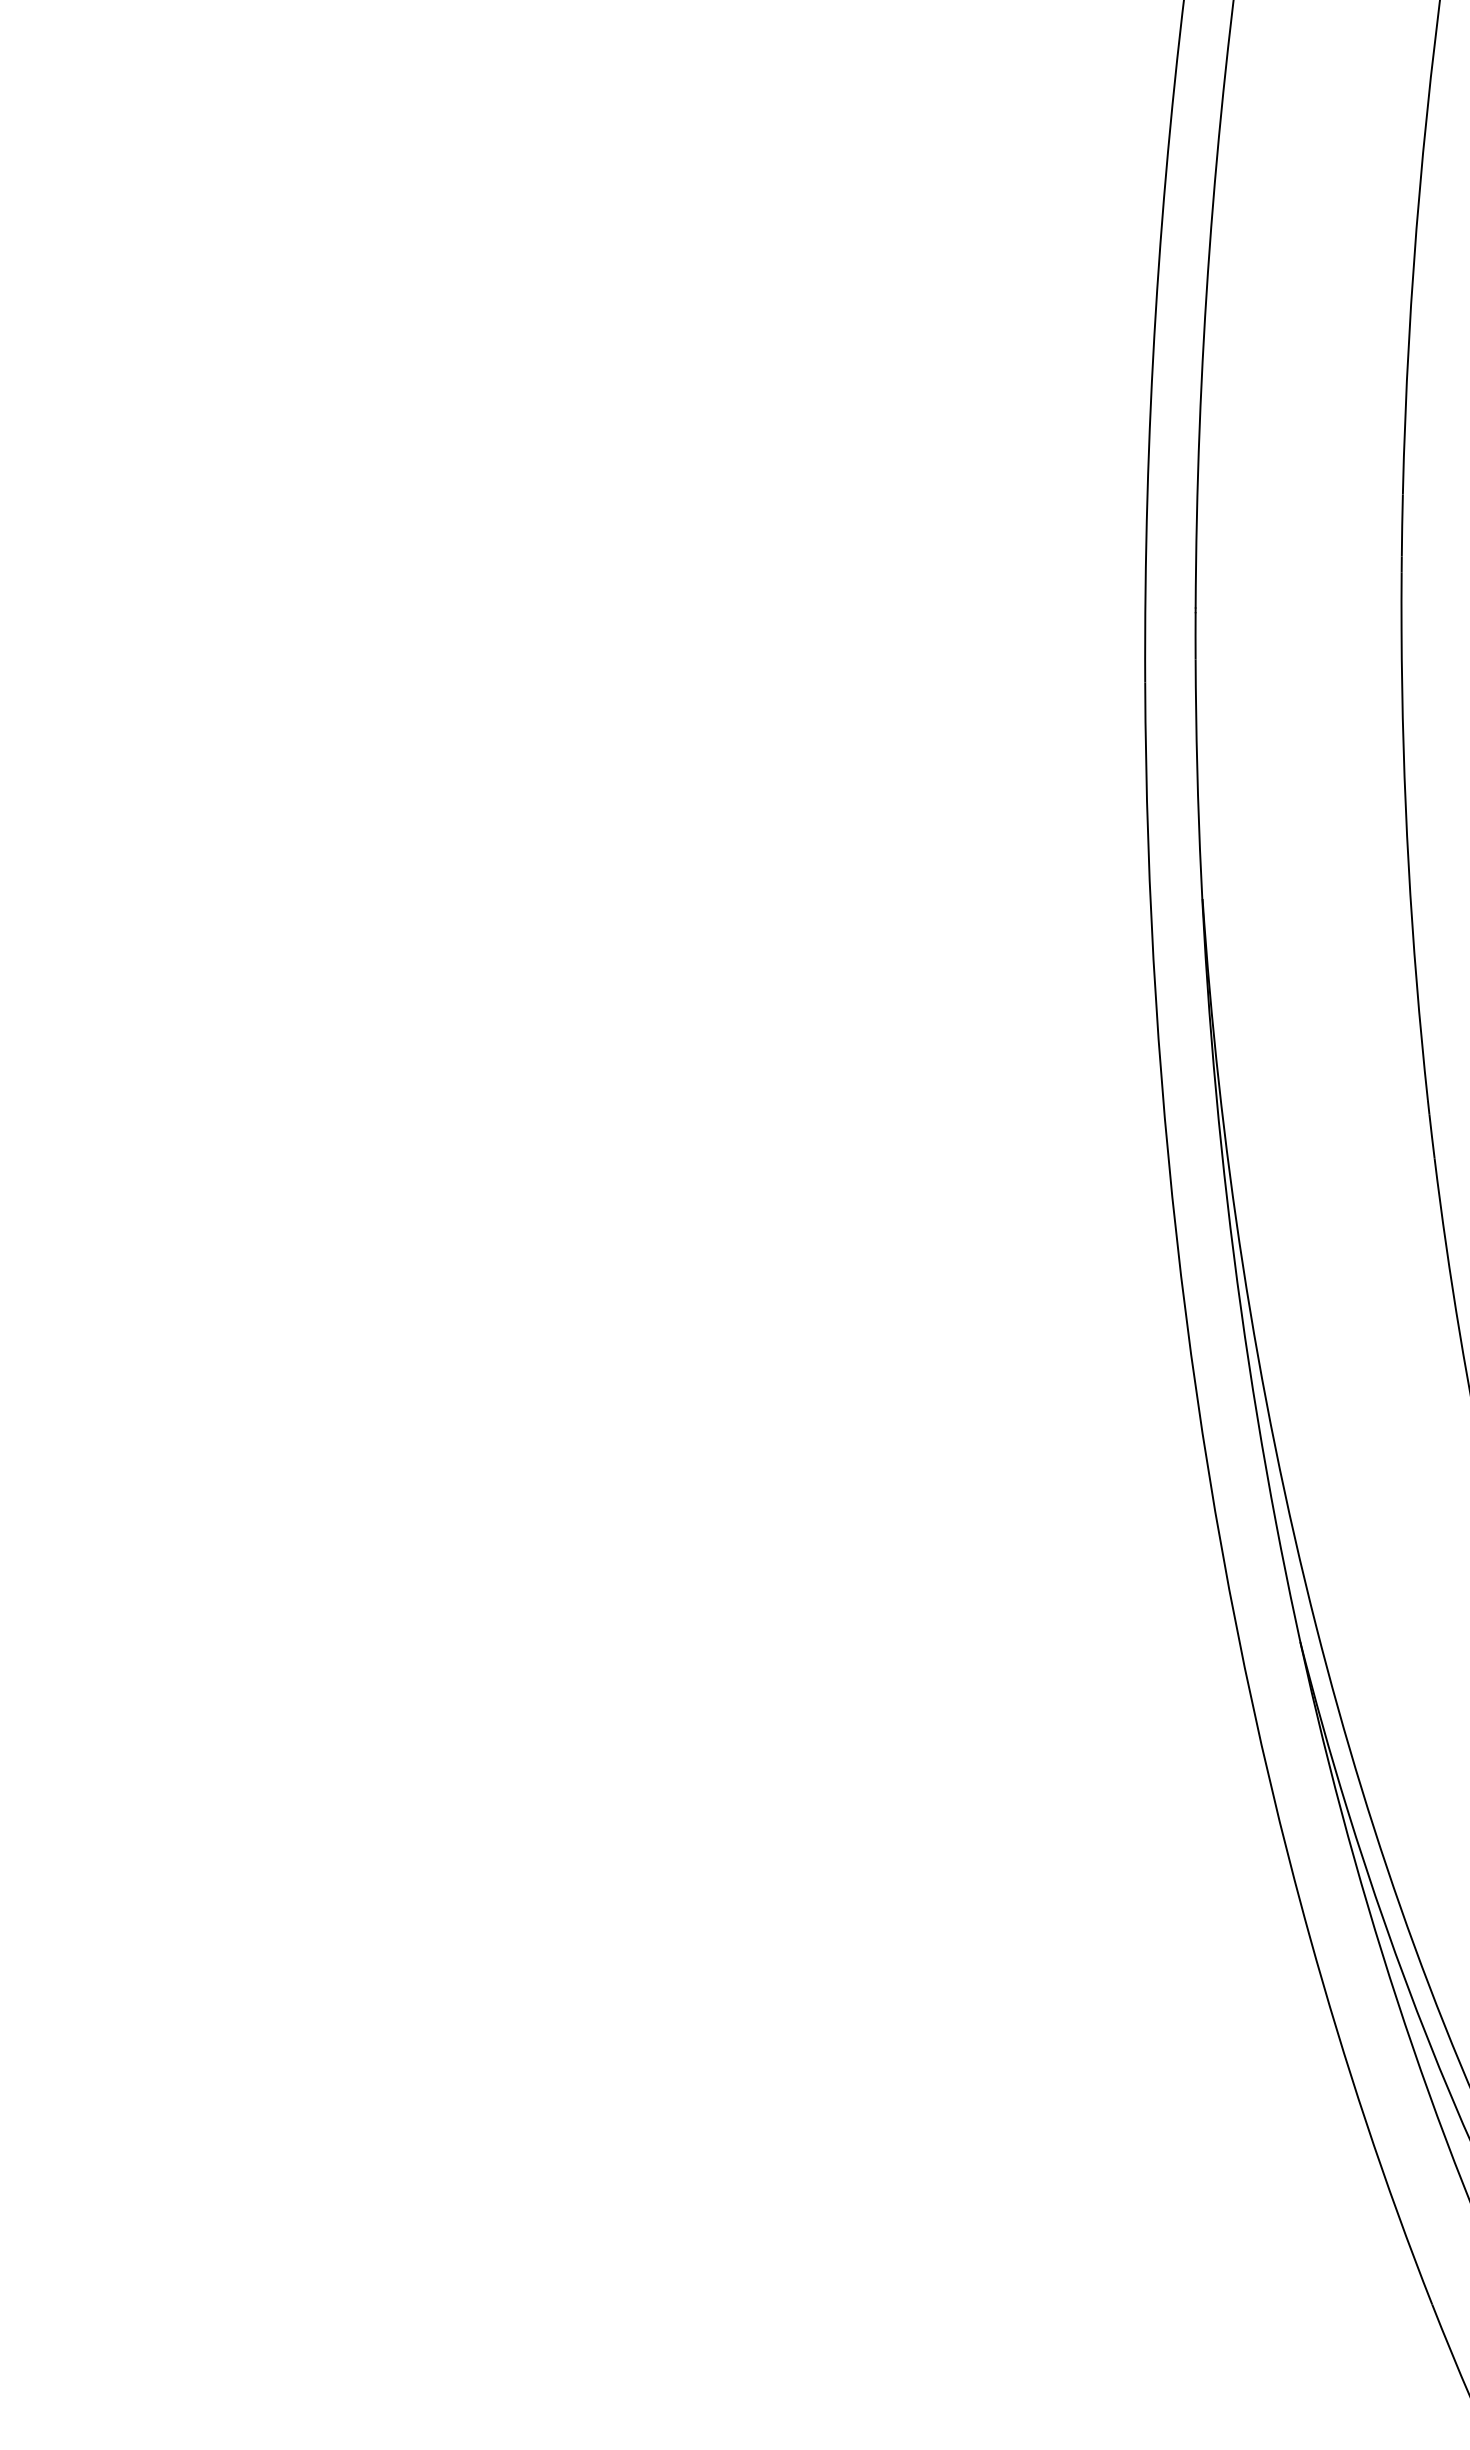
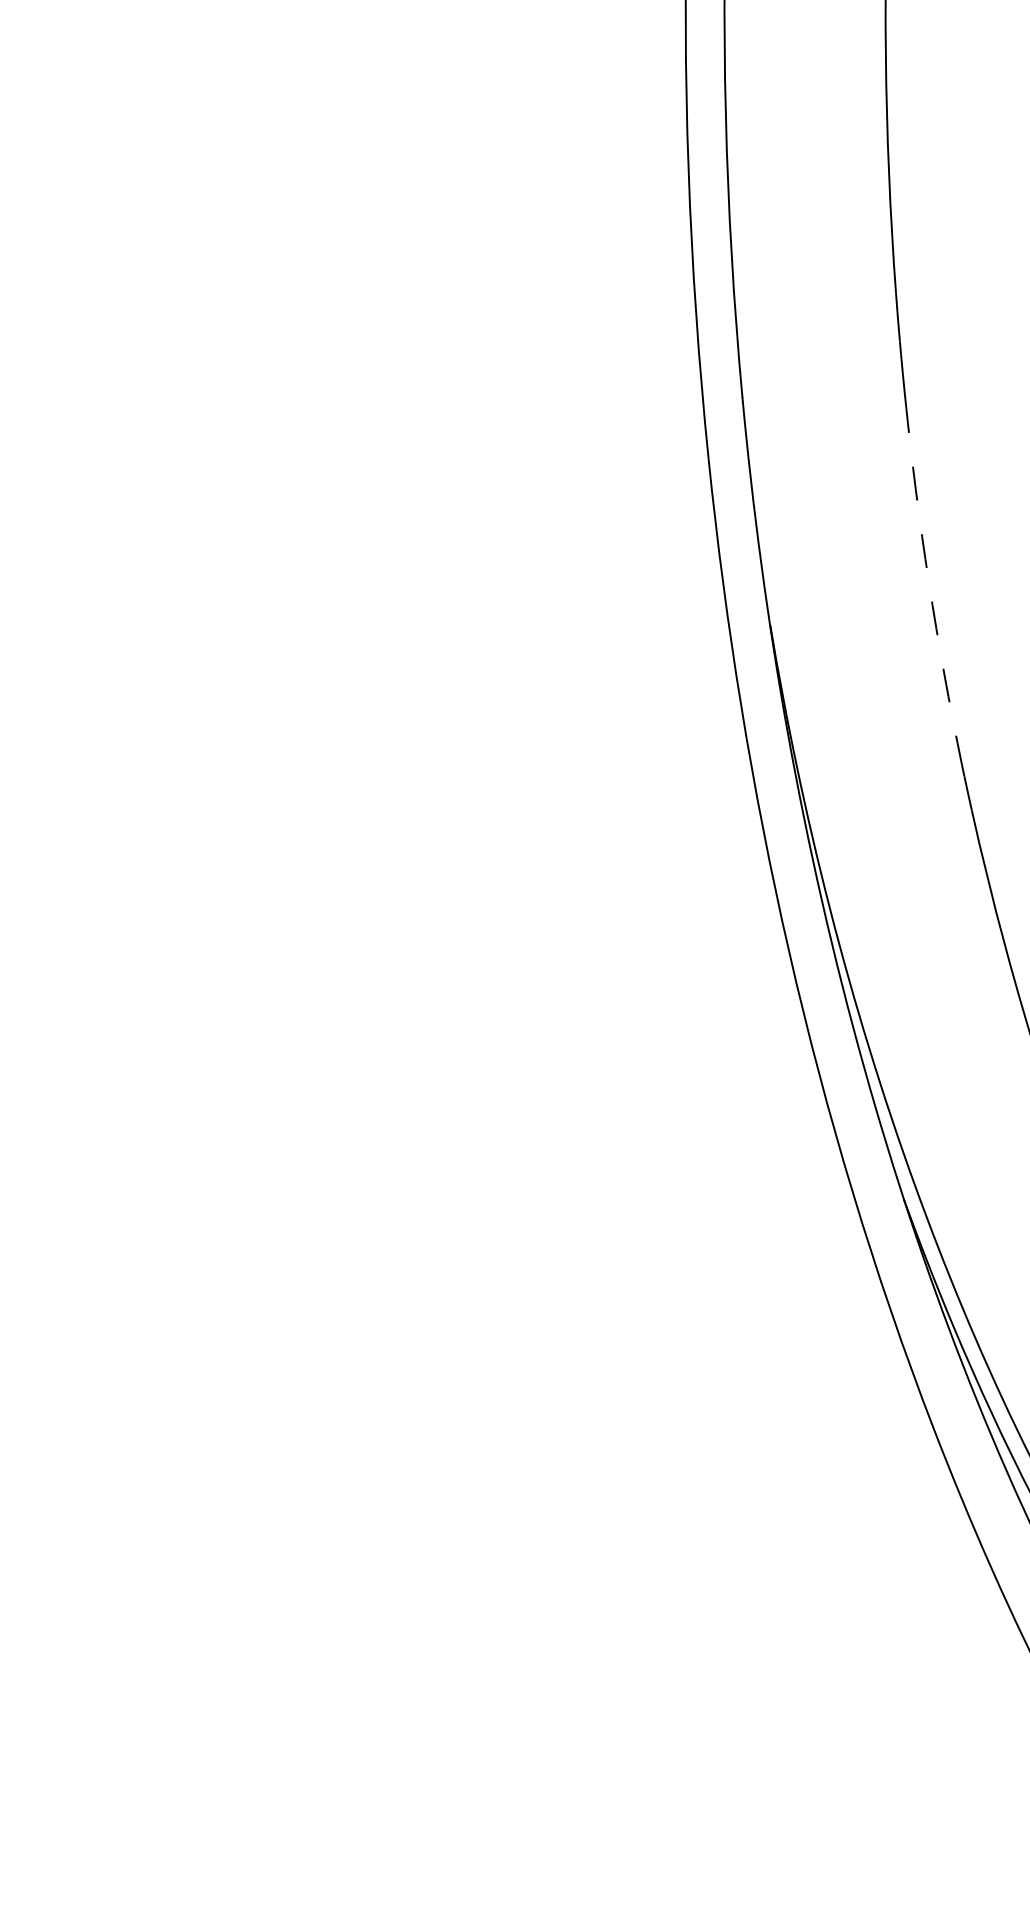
arc: (1408, 865) -> (928, 582), solid -> dashed

